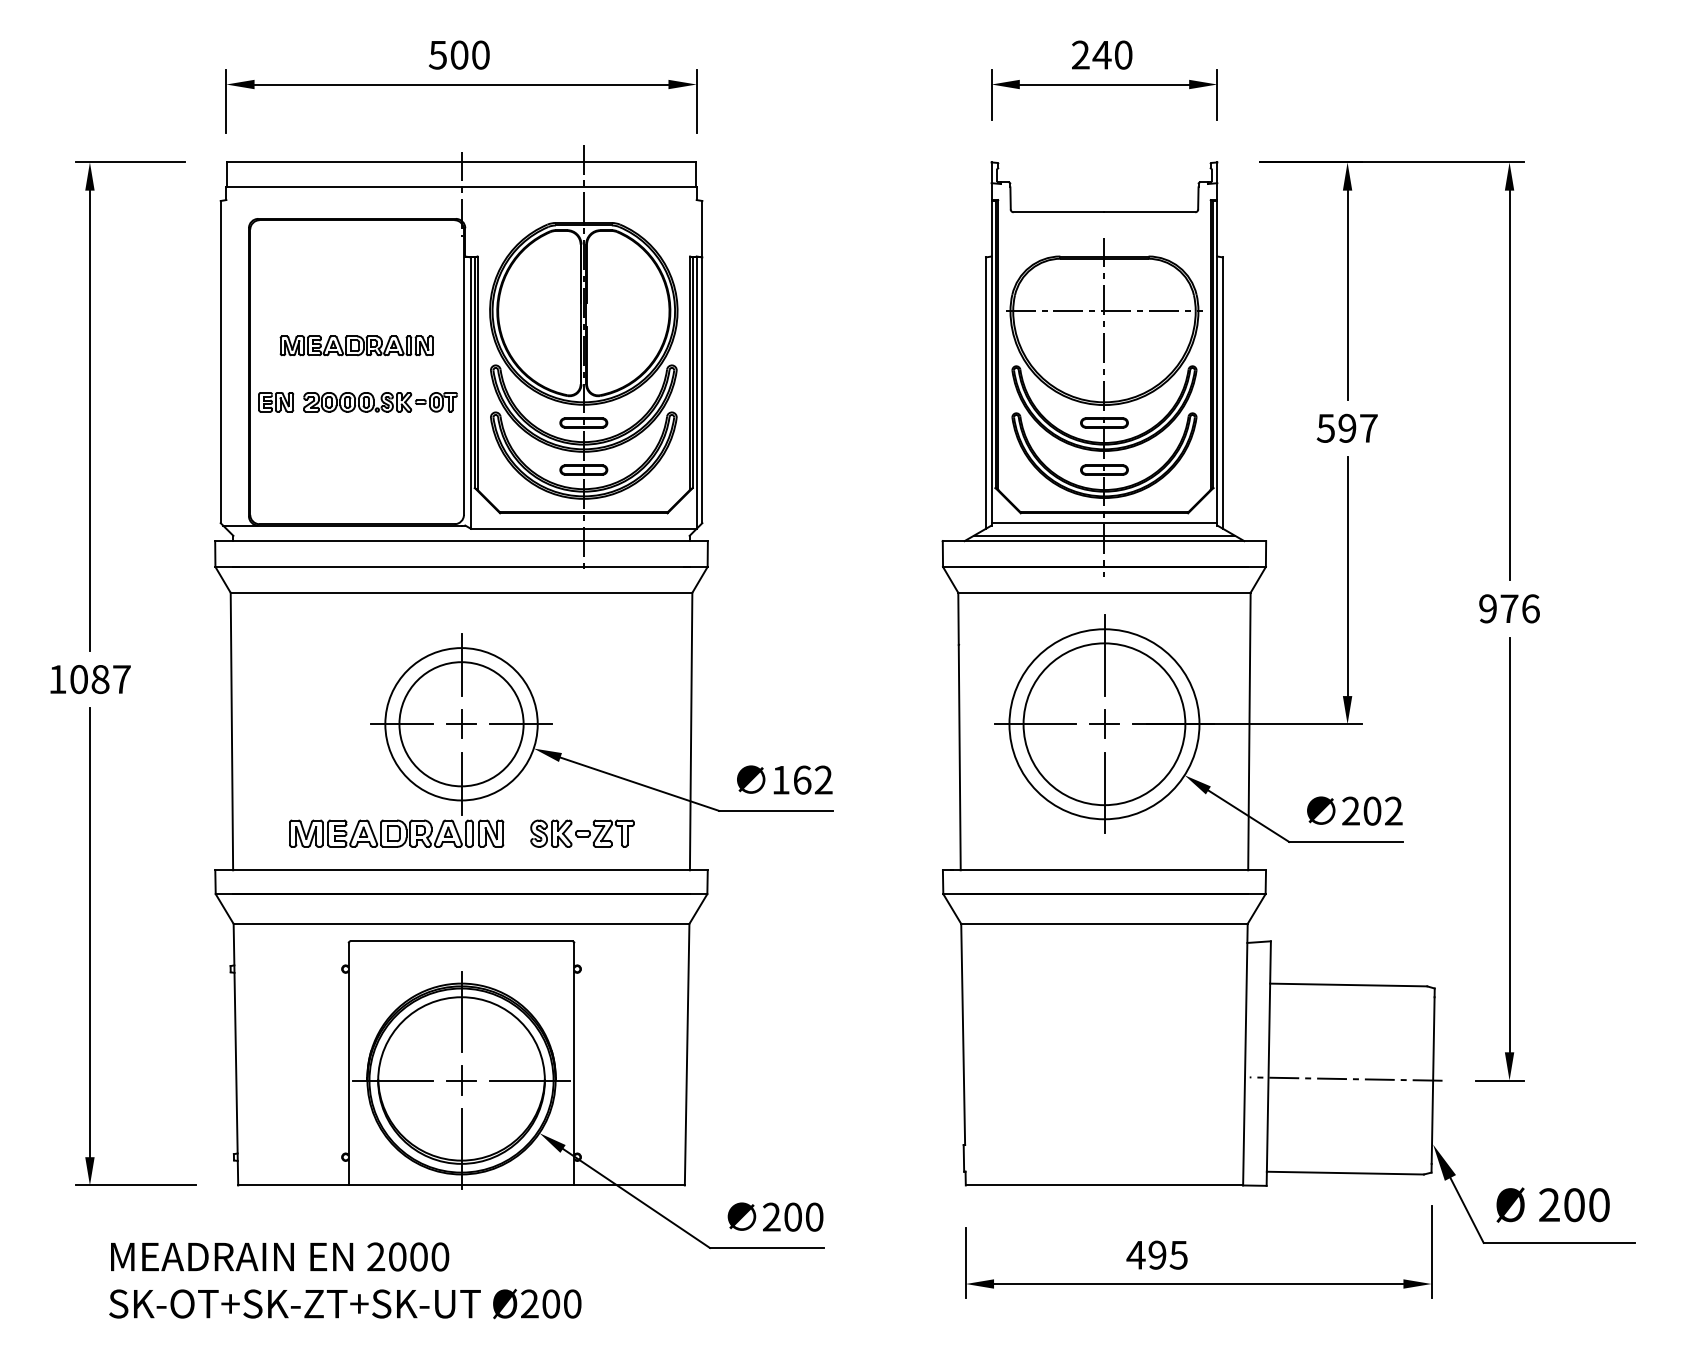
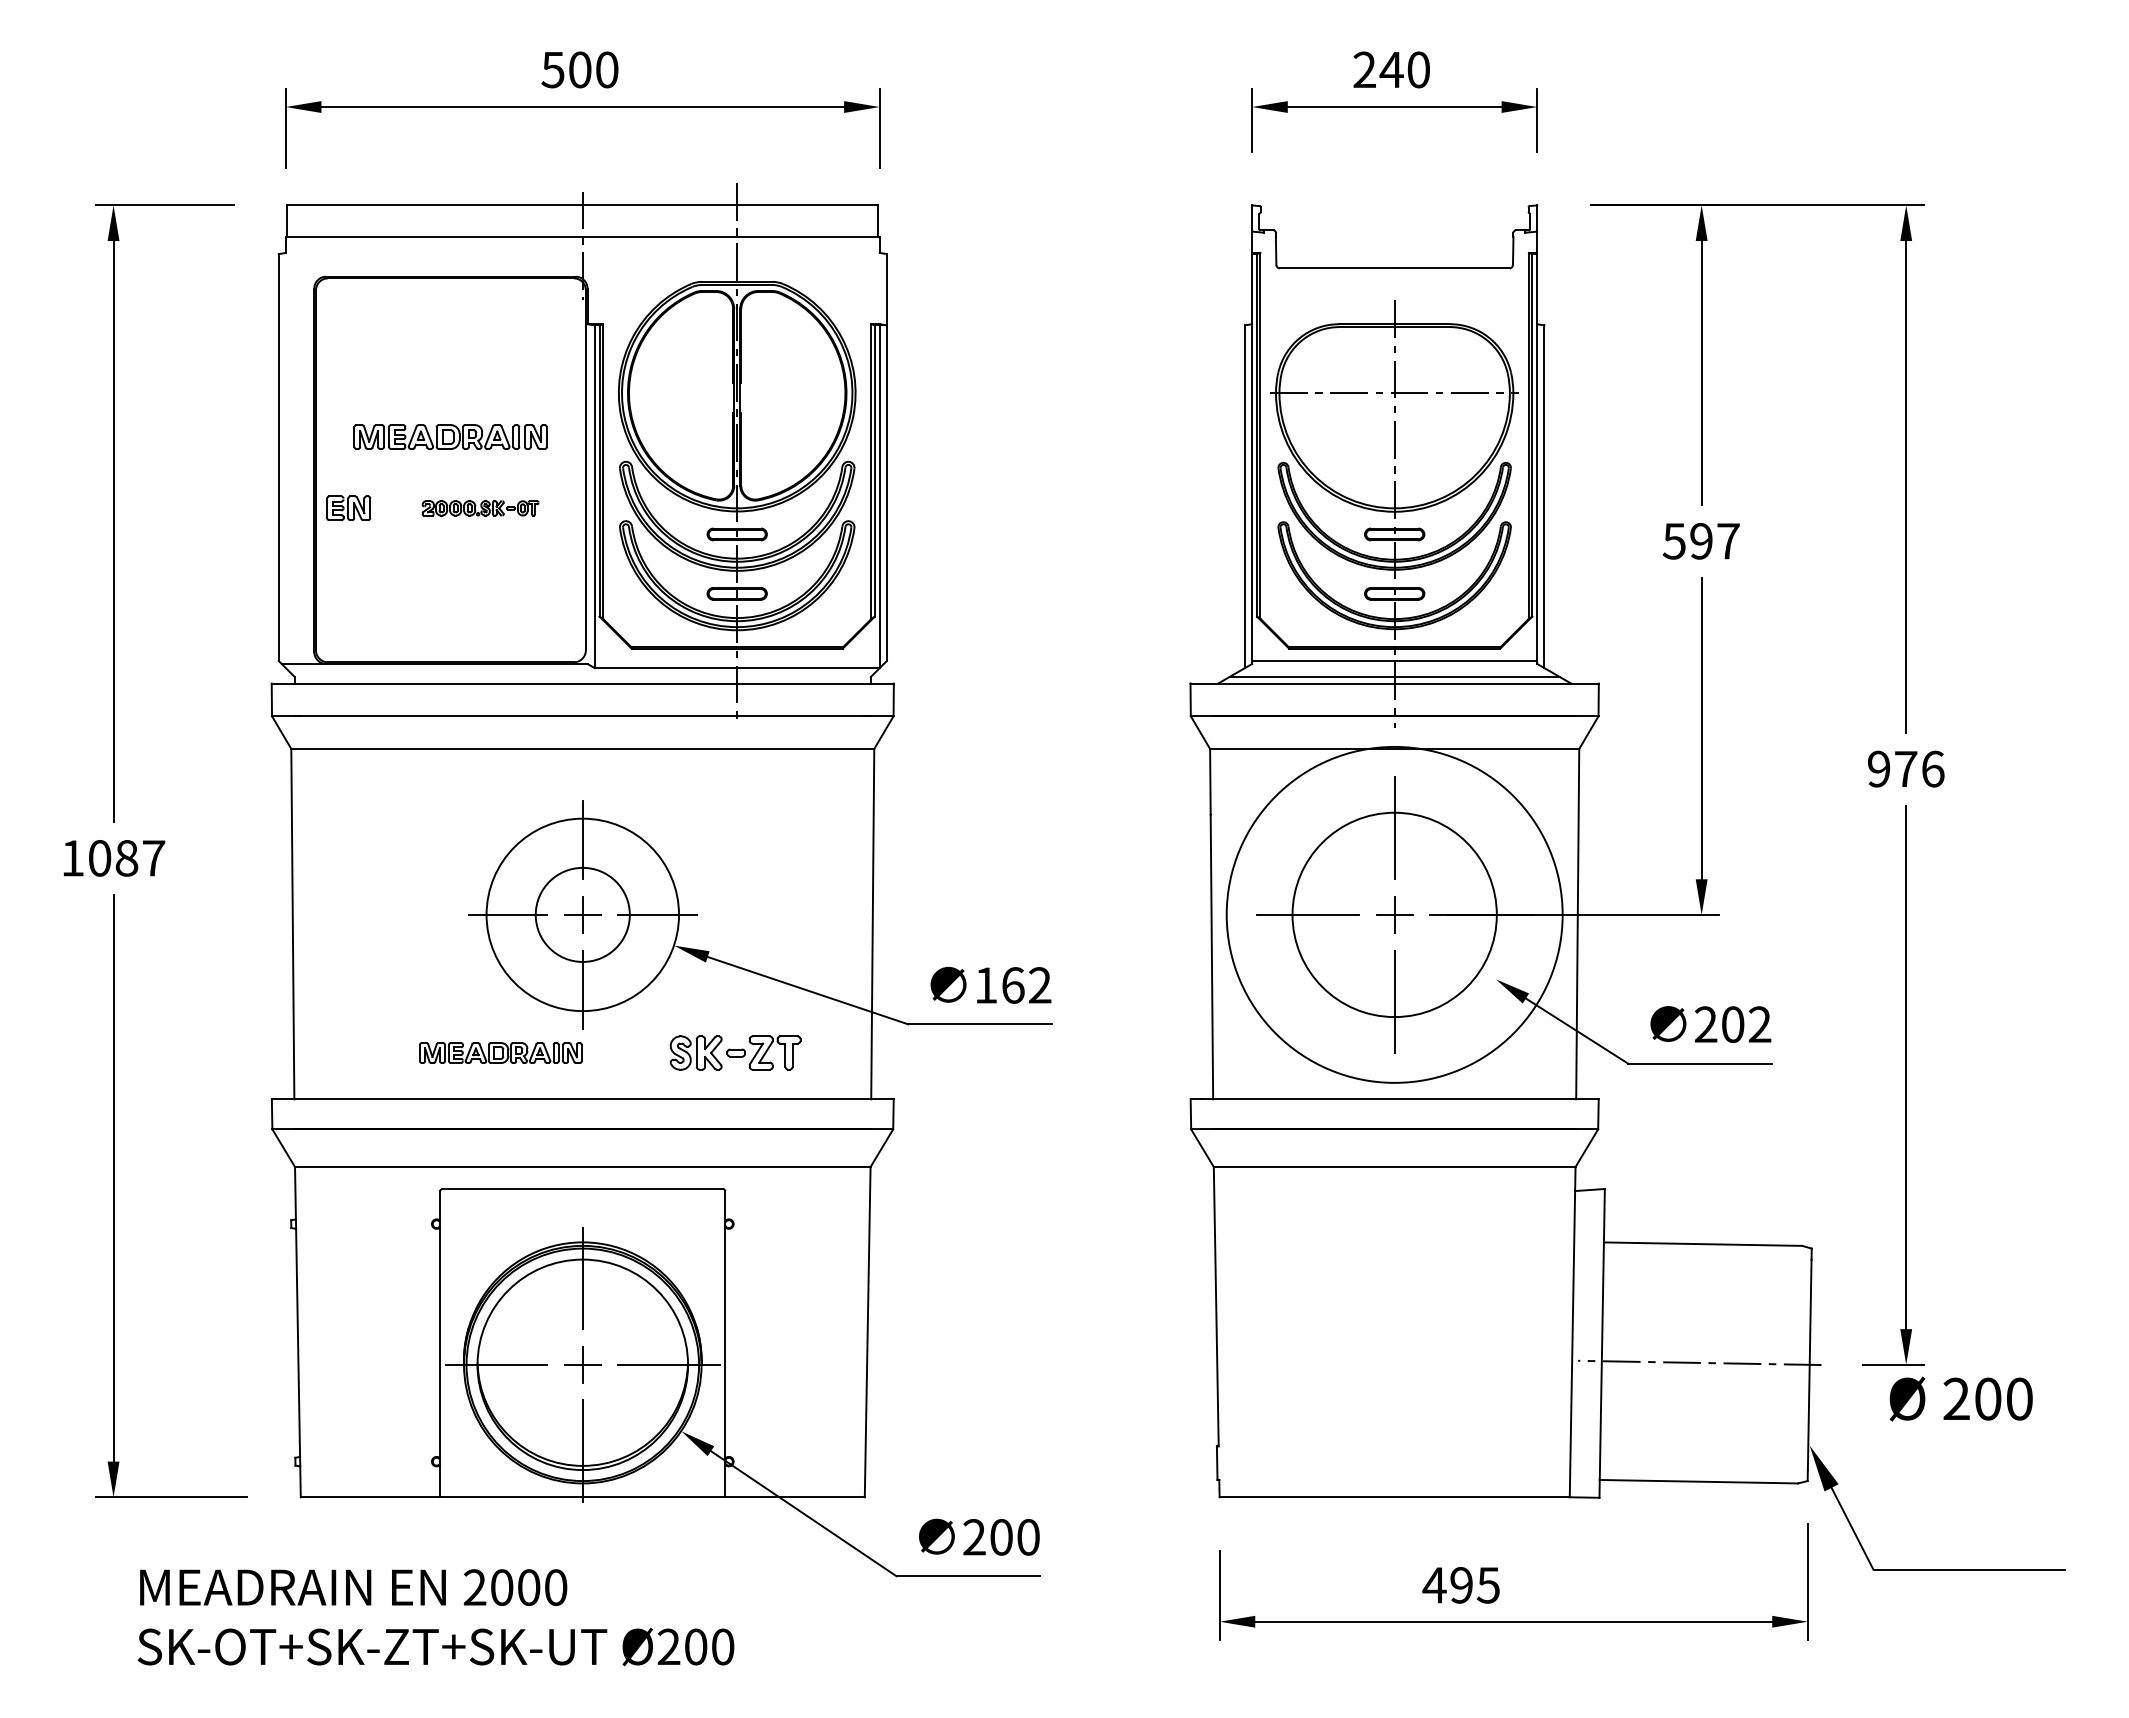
part: (380, 402) -> (480, 508), size x0.6
circle: (461, 723) -> (582, 914), size x0.6
circle: (1104, 723) -> (1394, 914), size x1.4
part: (396, 833) -> (500, 1052), size x0.6
text: (1552, 1204) -> (1960, 1398), moved

